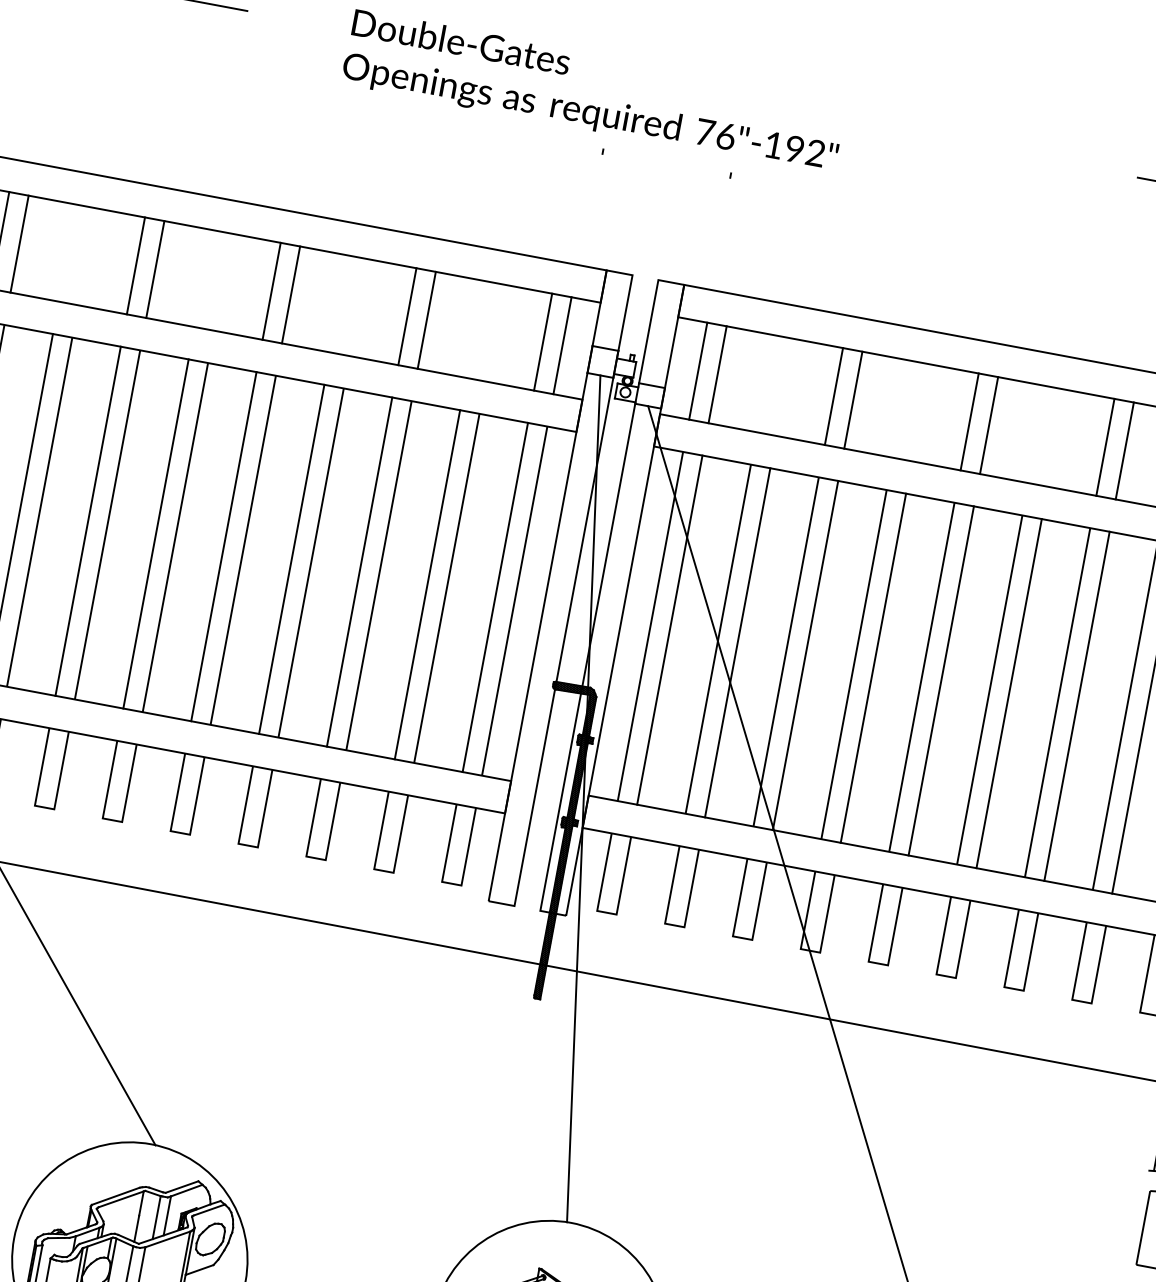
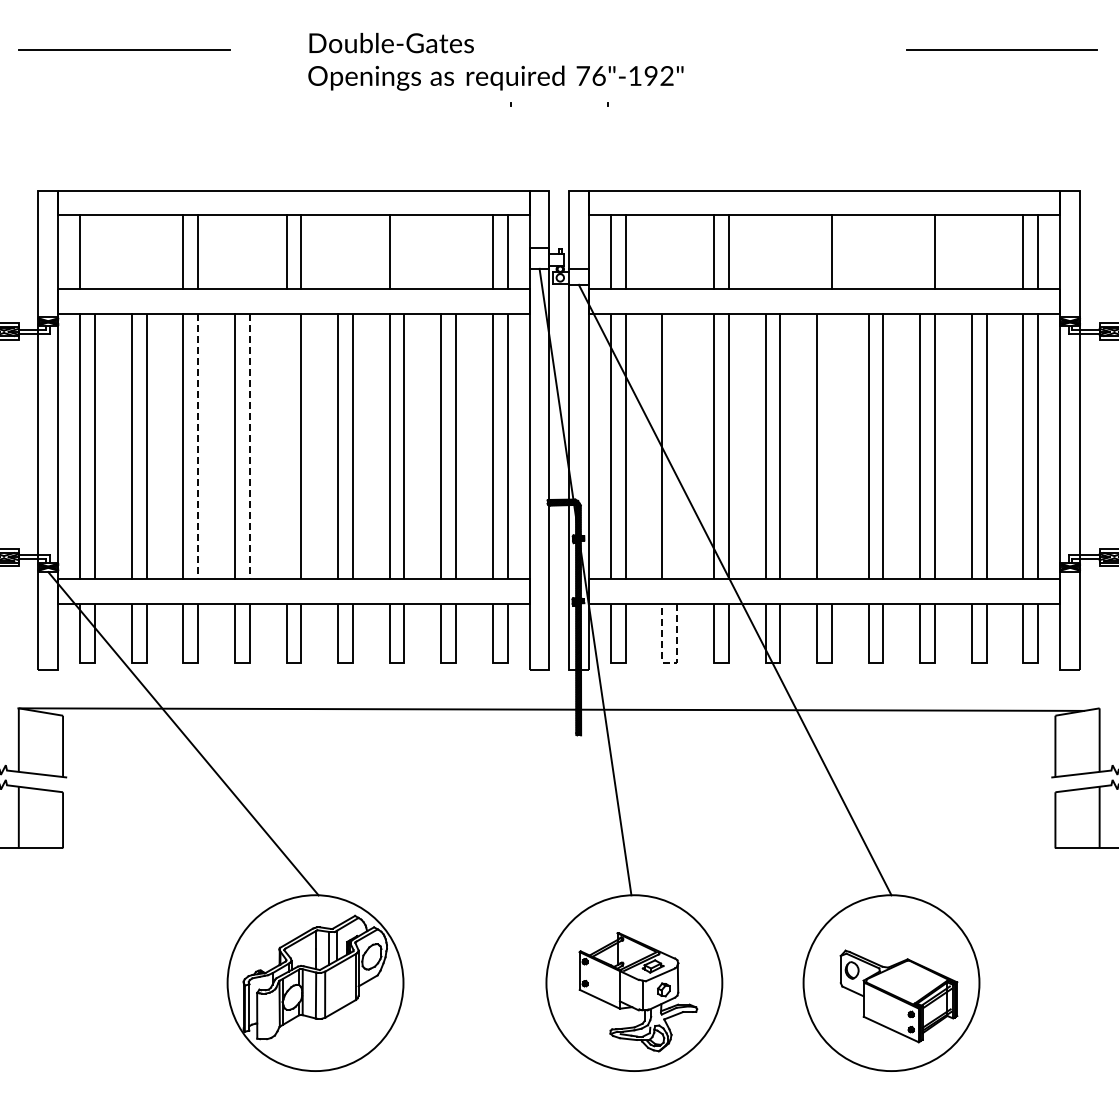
line: (18, 244) -> (94, 252), removed
line: (426, 320) -> (404, 252), removed
line: (970, 422) -> (817, 252), removed
line: (1105, 447) -> (920, 252), removed
line: (107, 525) -> (198, 446), solid -> dashed
line: (175, 537) -> (249, 446), solid -> dashed
line: (223, 546) -> (286, 446), removed
line: (738, 643) -> (677, 446), removed
line: (940, 681) -> (831, 446), removed
line: (674, 925) -> (669, 662), solid -> dashed

